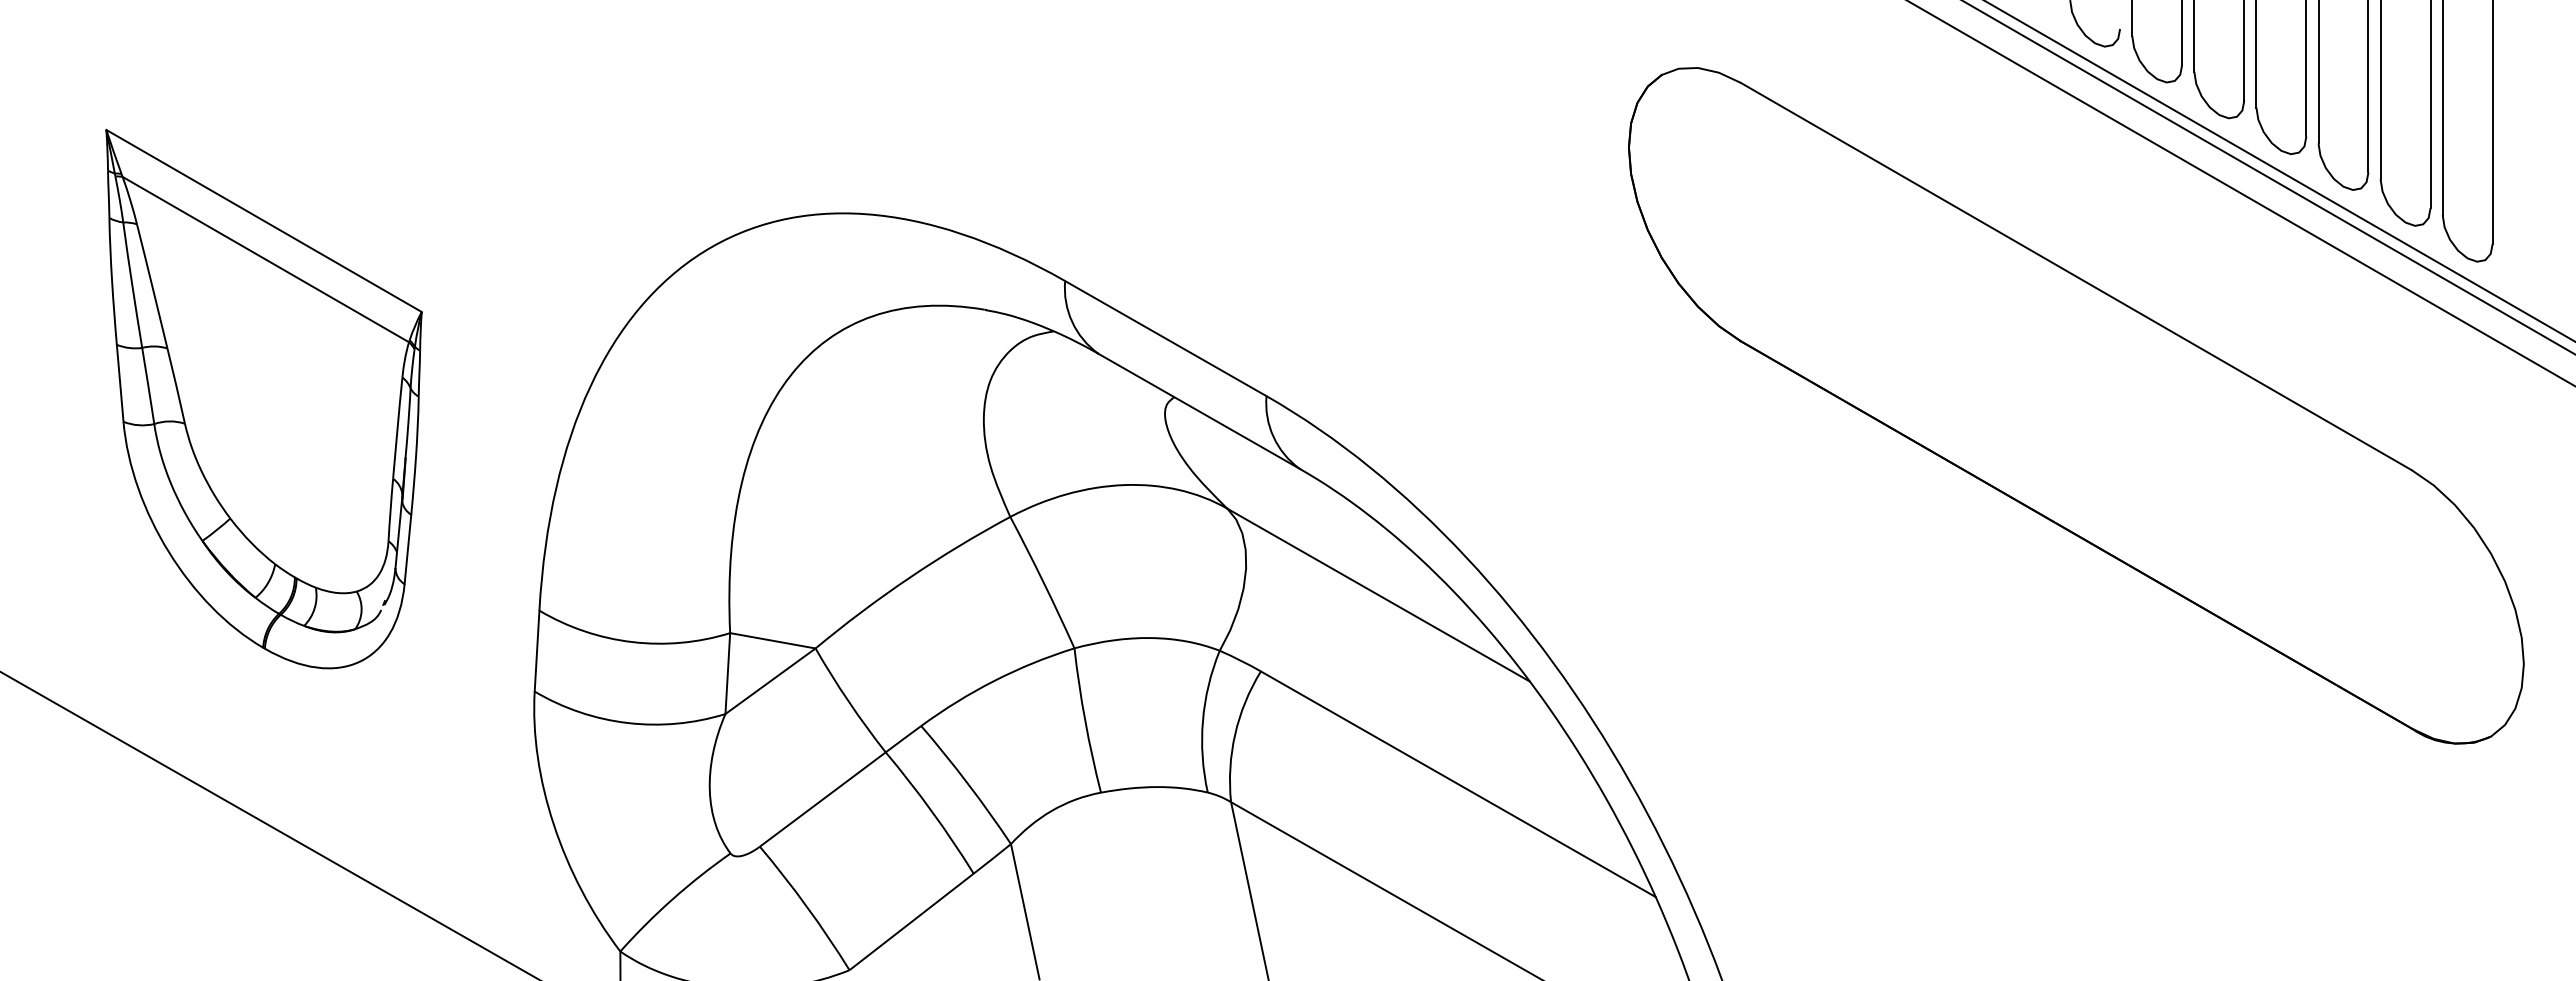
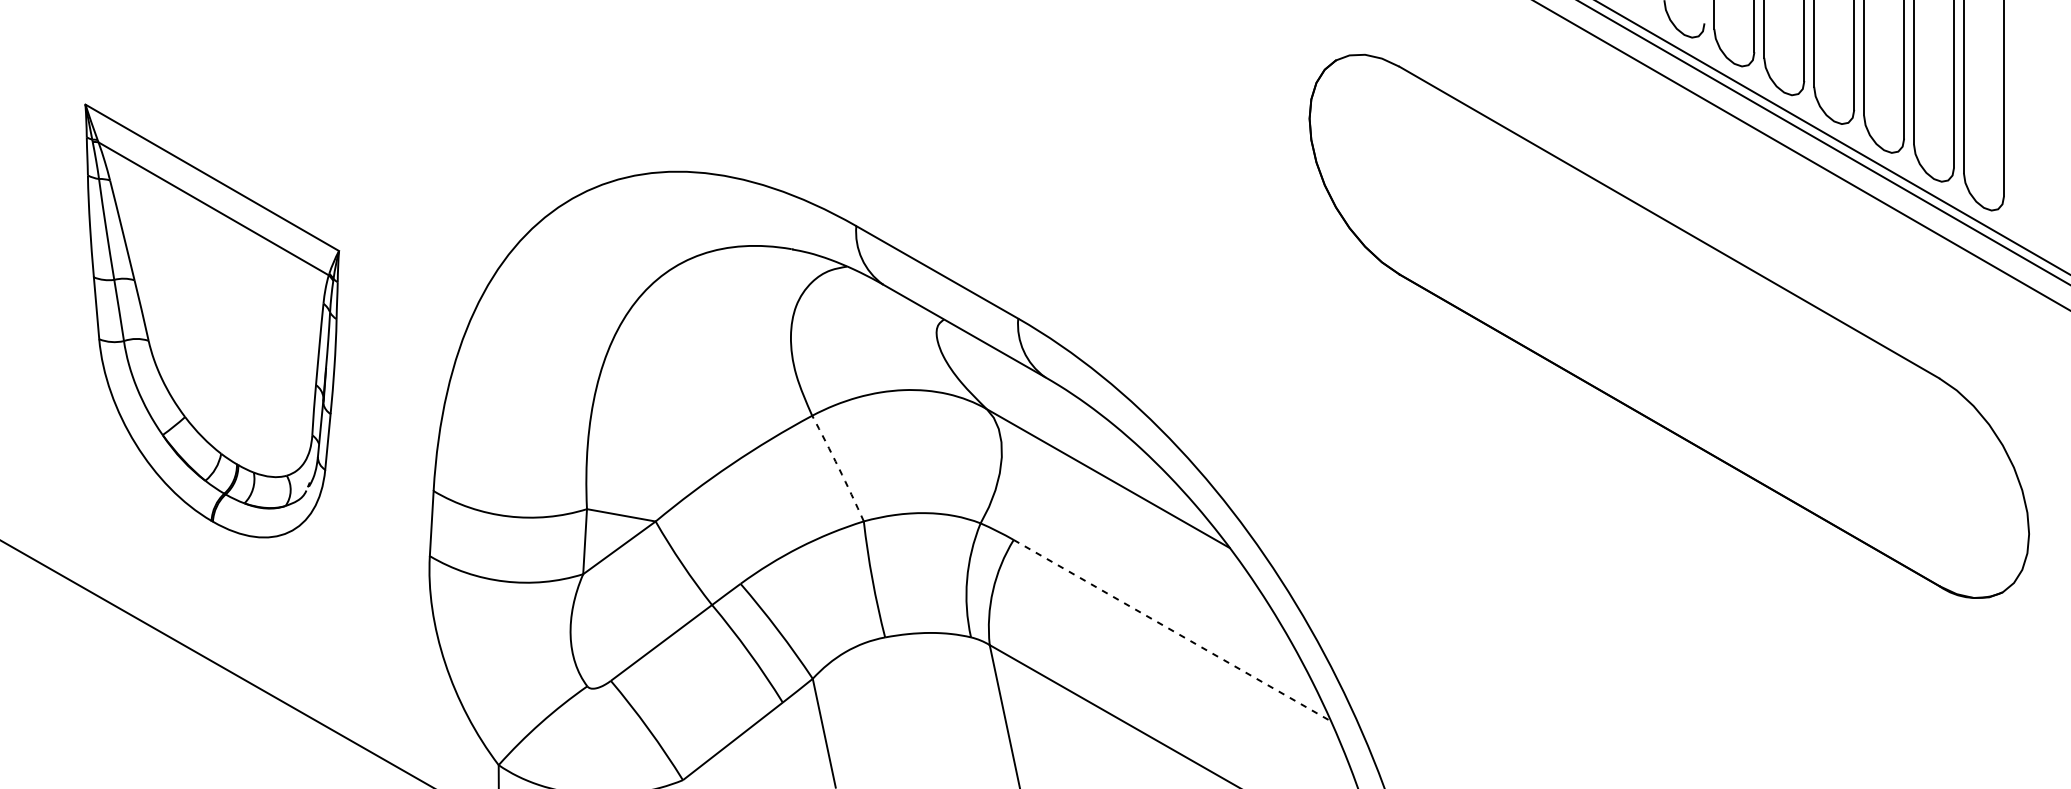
arc: (1043, 582) -> (838, 468), solid -> dashed
line: (1458, 784) -> (1172, 630), solid -> dashed

